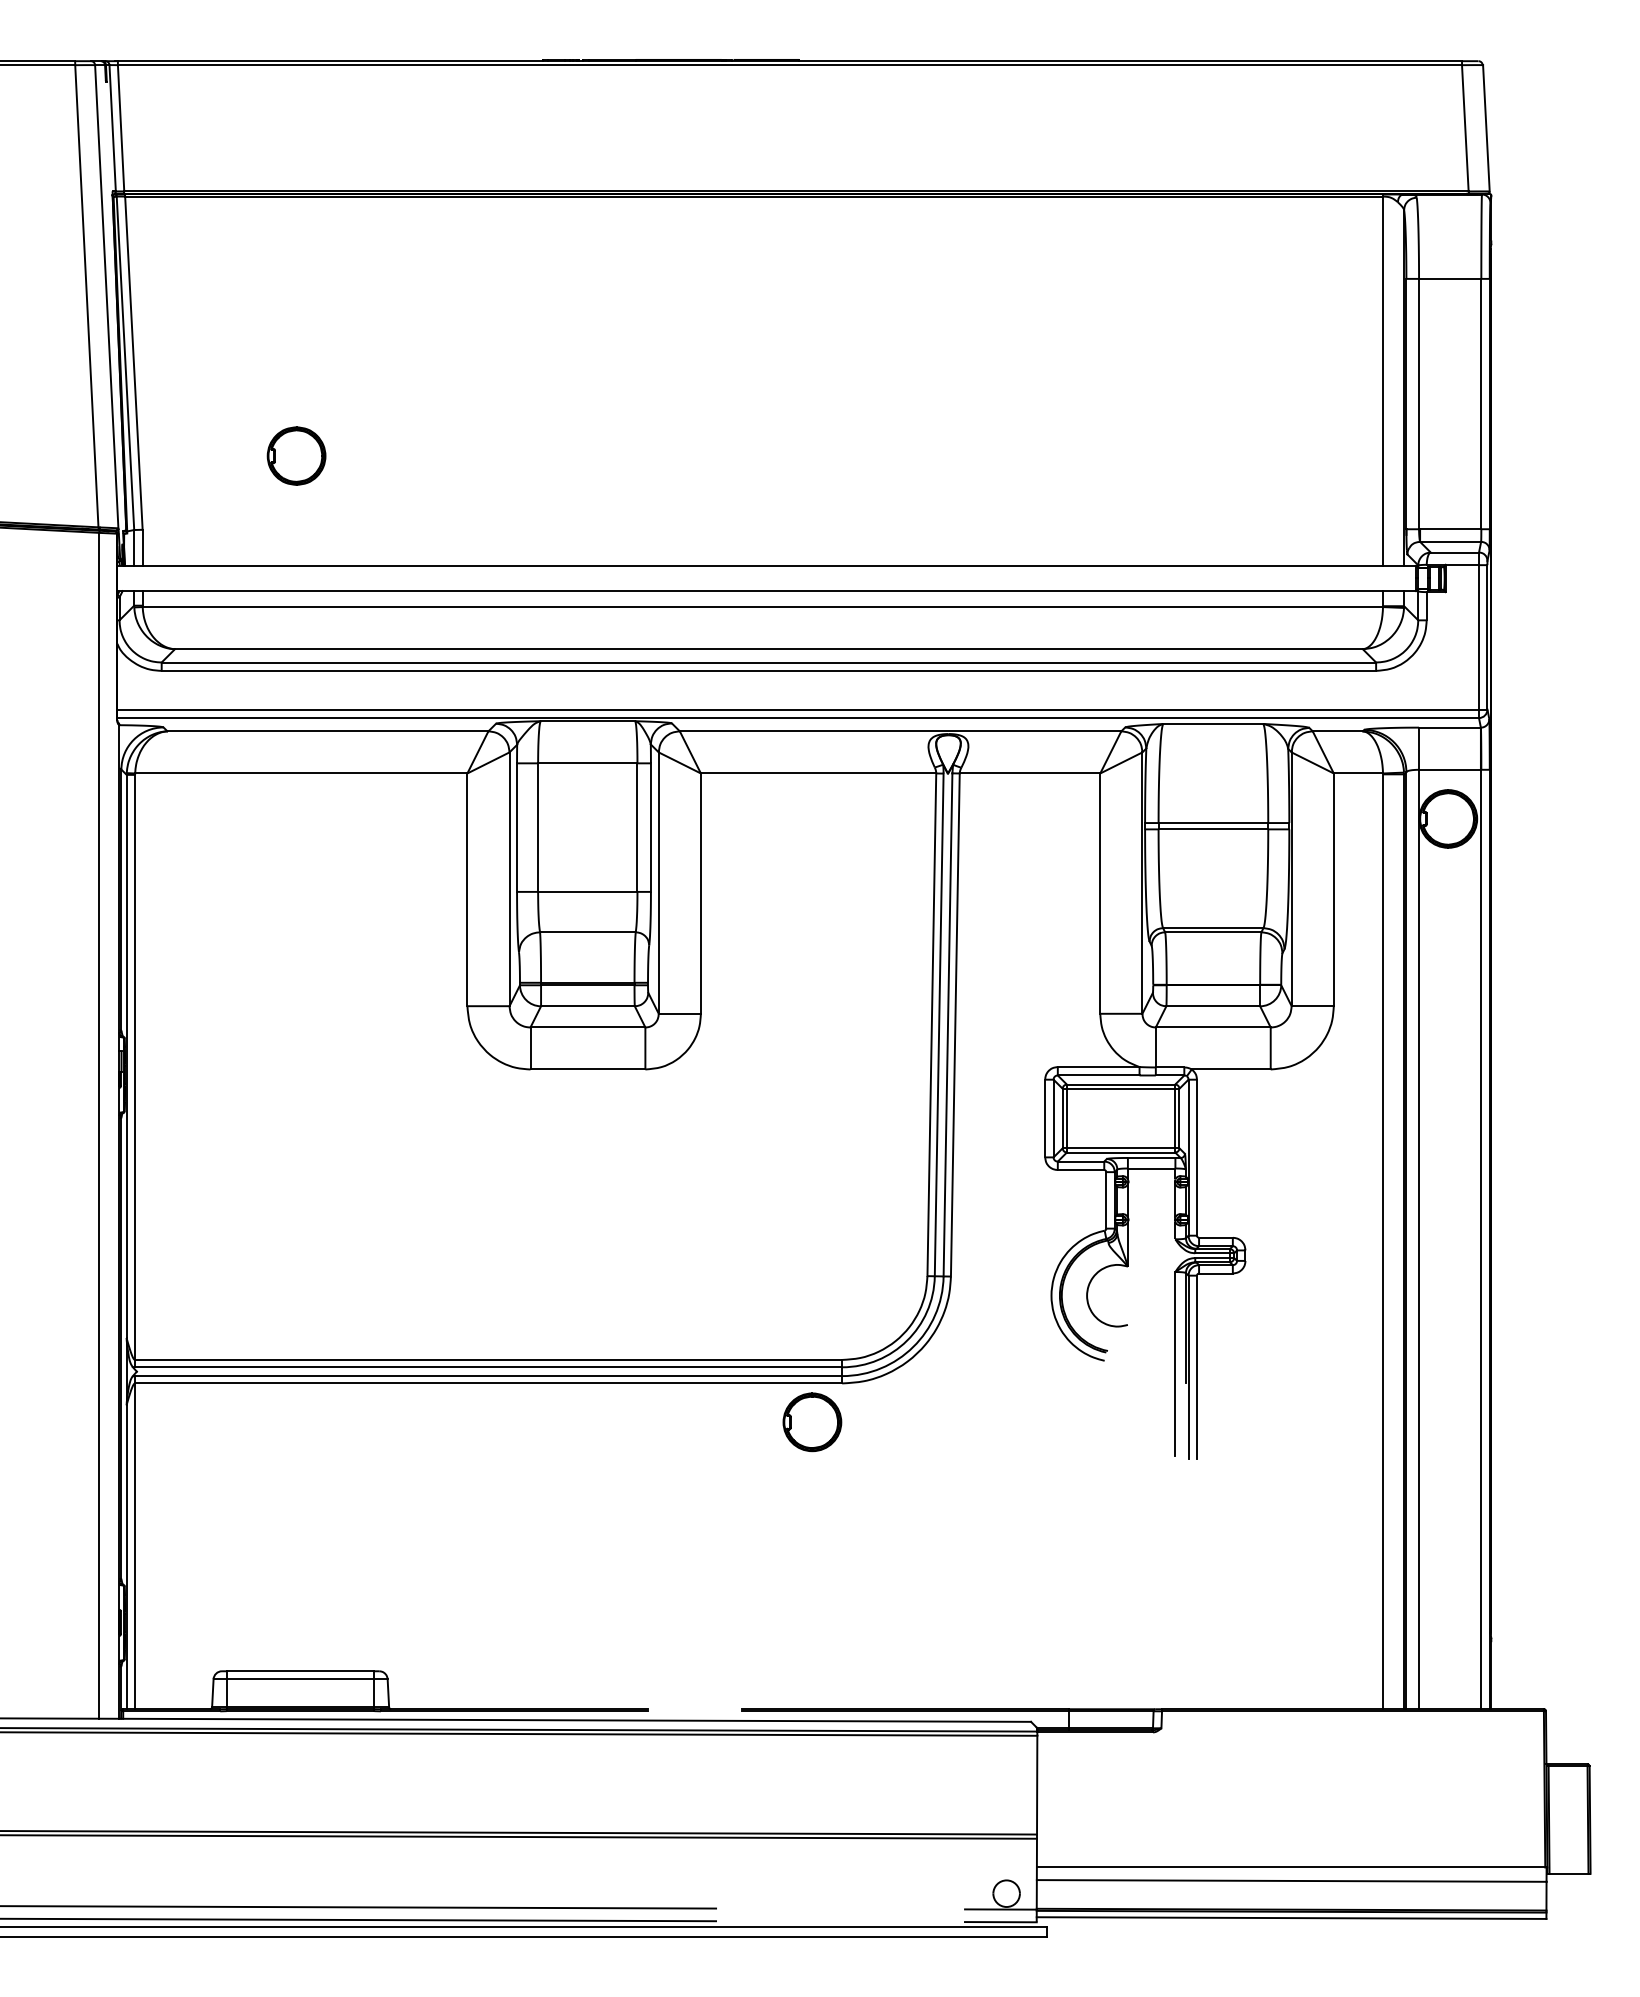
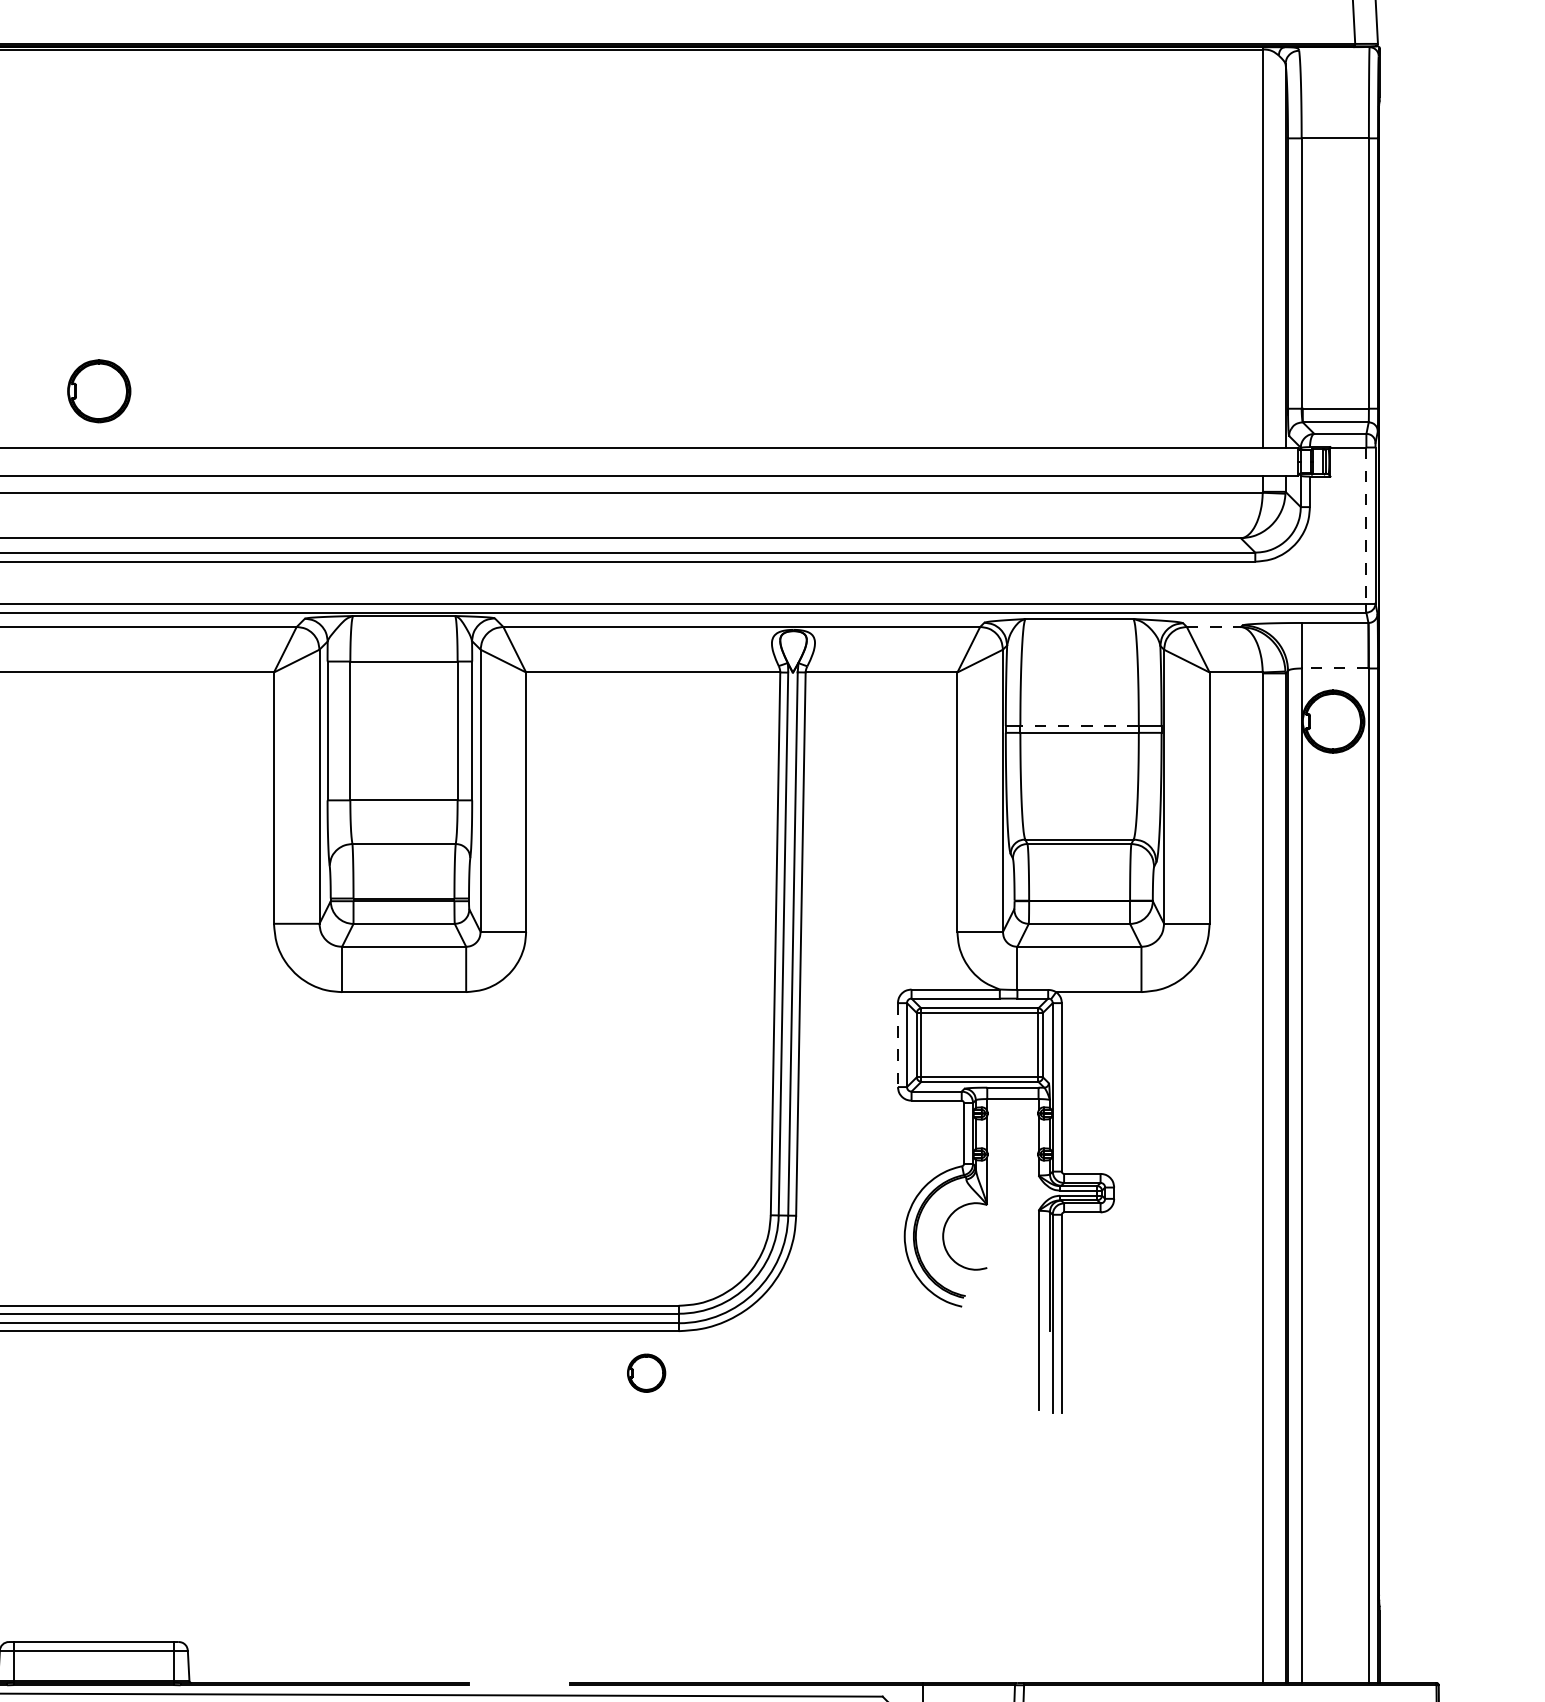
part: (296, 455) -> (99, 390), moved
line: (1478, 637) -> (1365, 525), solid -> dashed
line: (1338, 731) -> (1214, 627), solid -> dashed
line: (1449, 769) -> (1334, 668), solid -> dashed
line: (1213, 823) -> (1079, 726), solid -> dashed
line: (1045, 1118) -> (898, 1045), solid -> dashed
part: (812, 1422) -> (646, 1373), size x0.6

